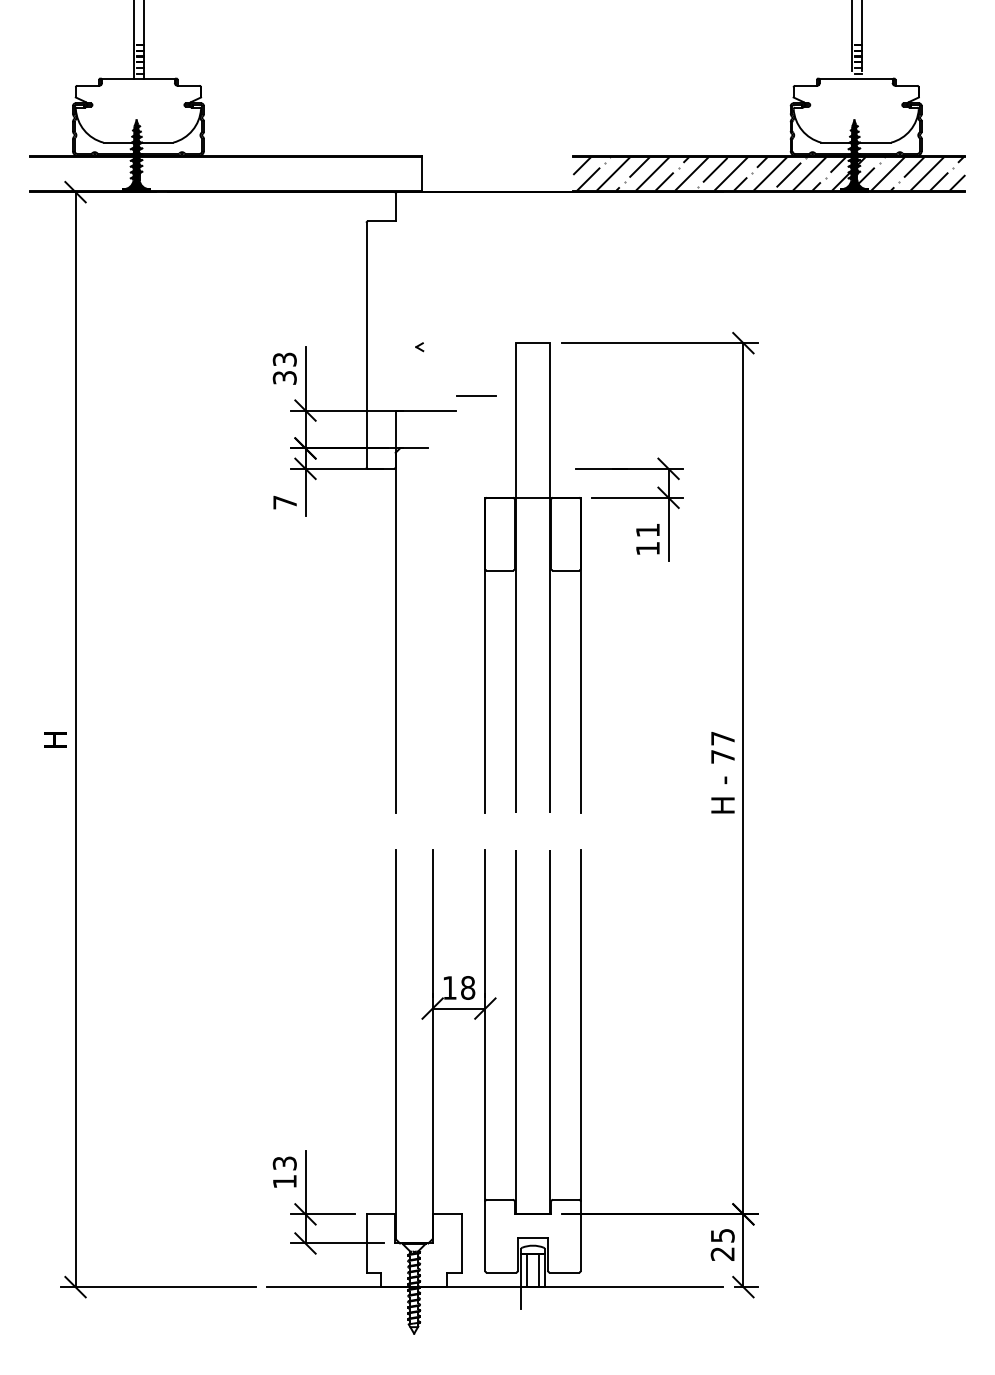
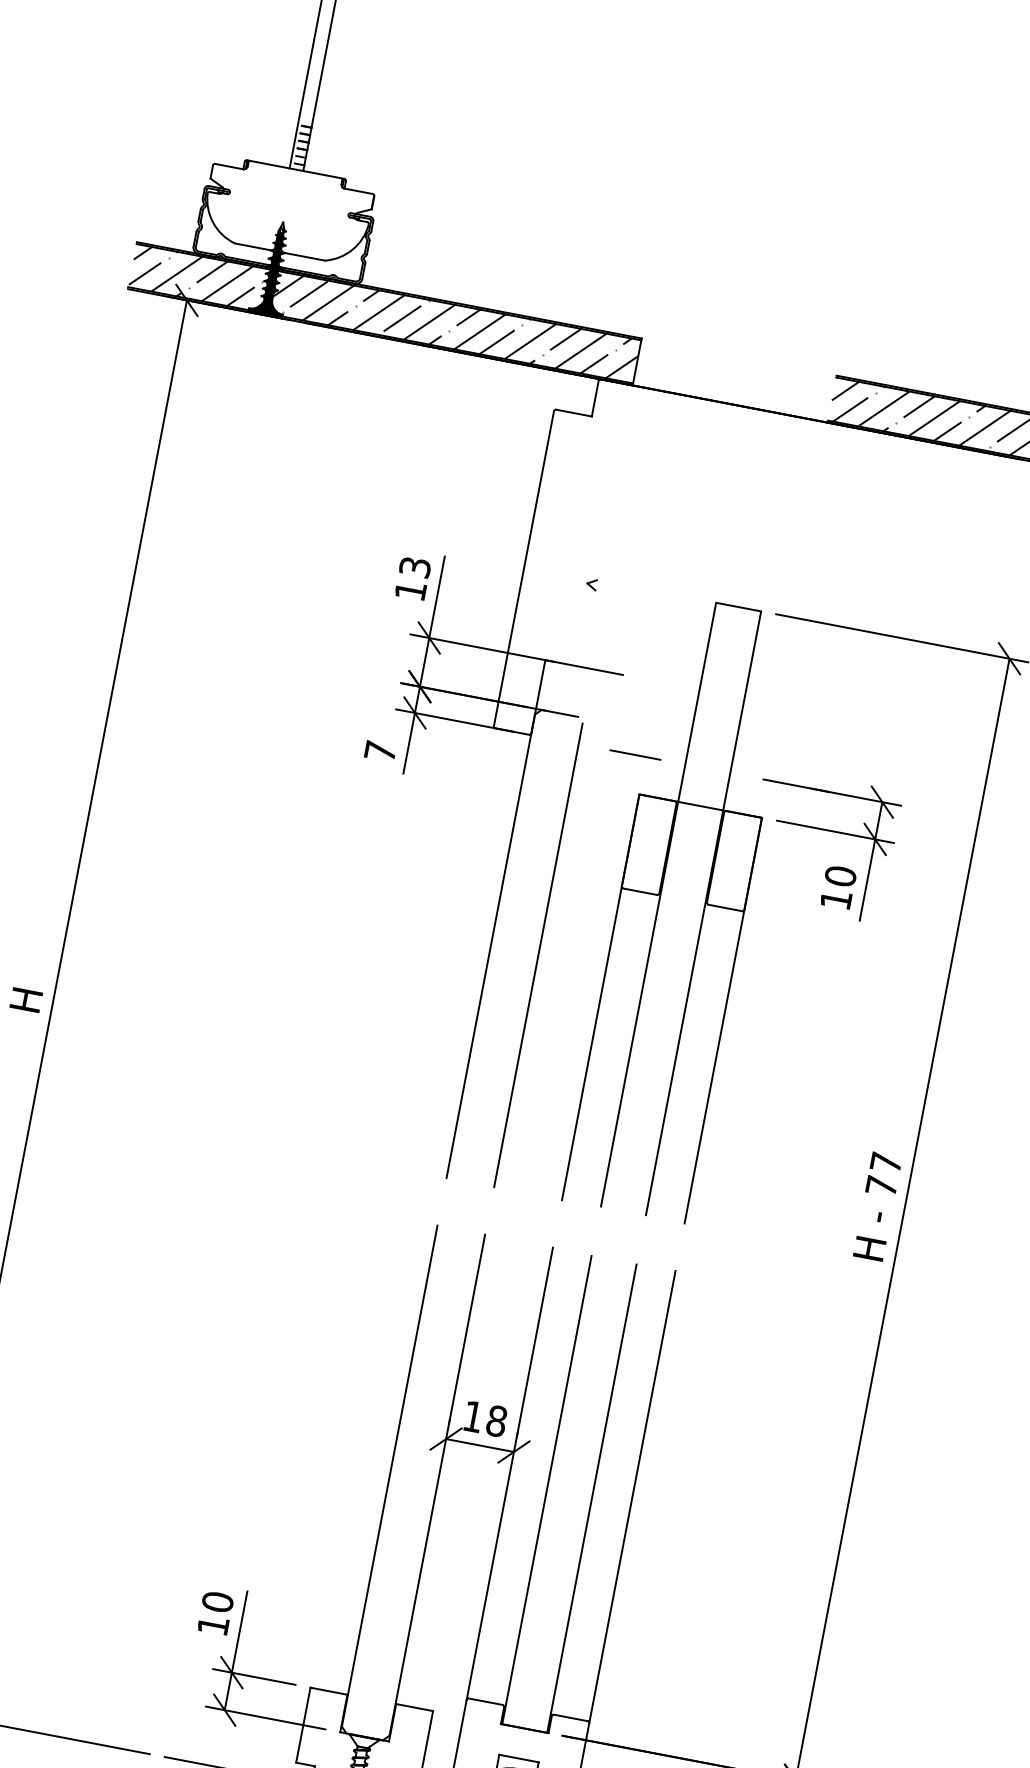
hatch: (225, 173) -> (384, 313), added
text: (284, 377) -> (410, 590), 33 -> 13
line: (476, 395) -> (635, 754), moved
text: (647, 530) -> (840, 876), 11 -> 10
line: (432, 632) -> (538, 954), added
text: (284, 1163) -> (217, 1602), 13 -> 10

